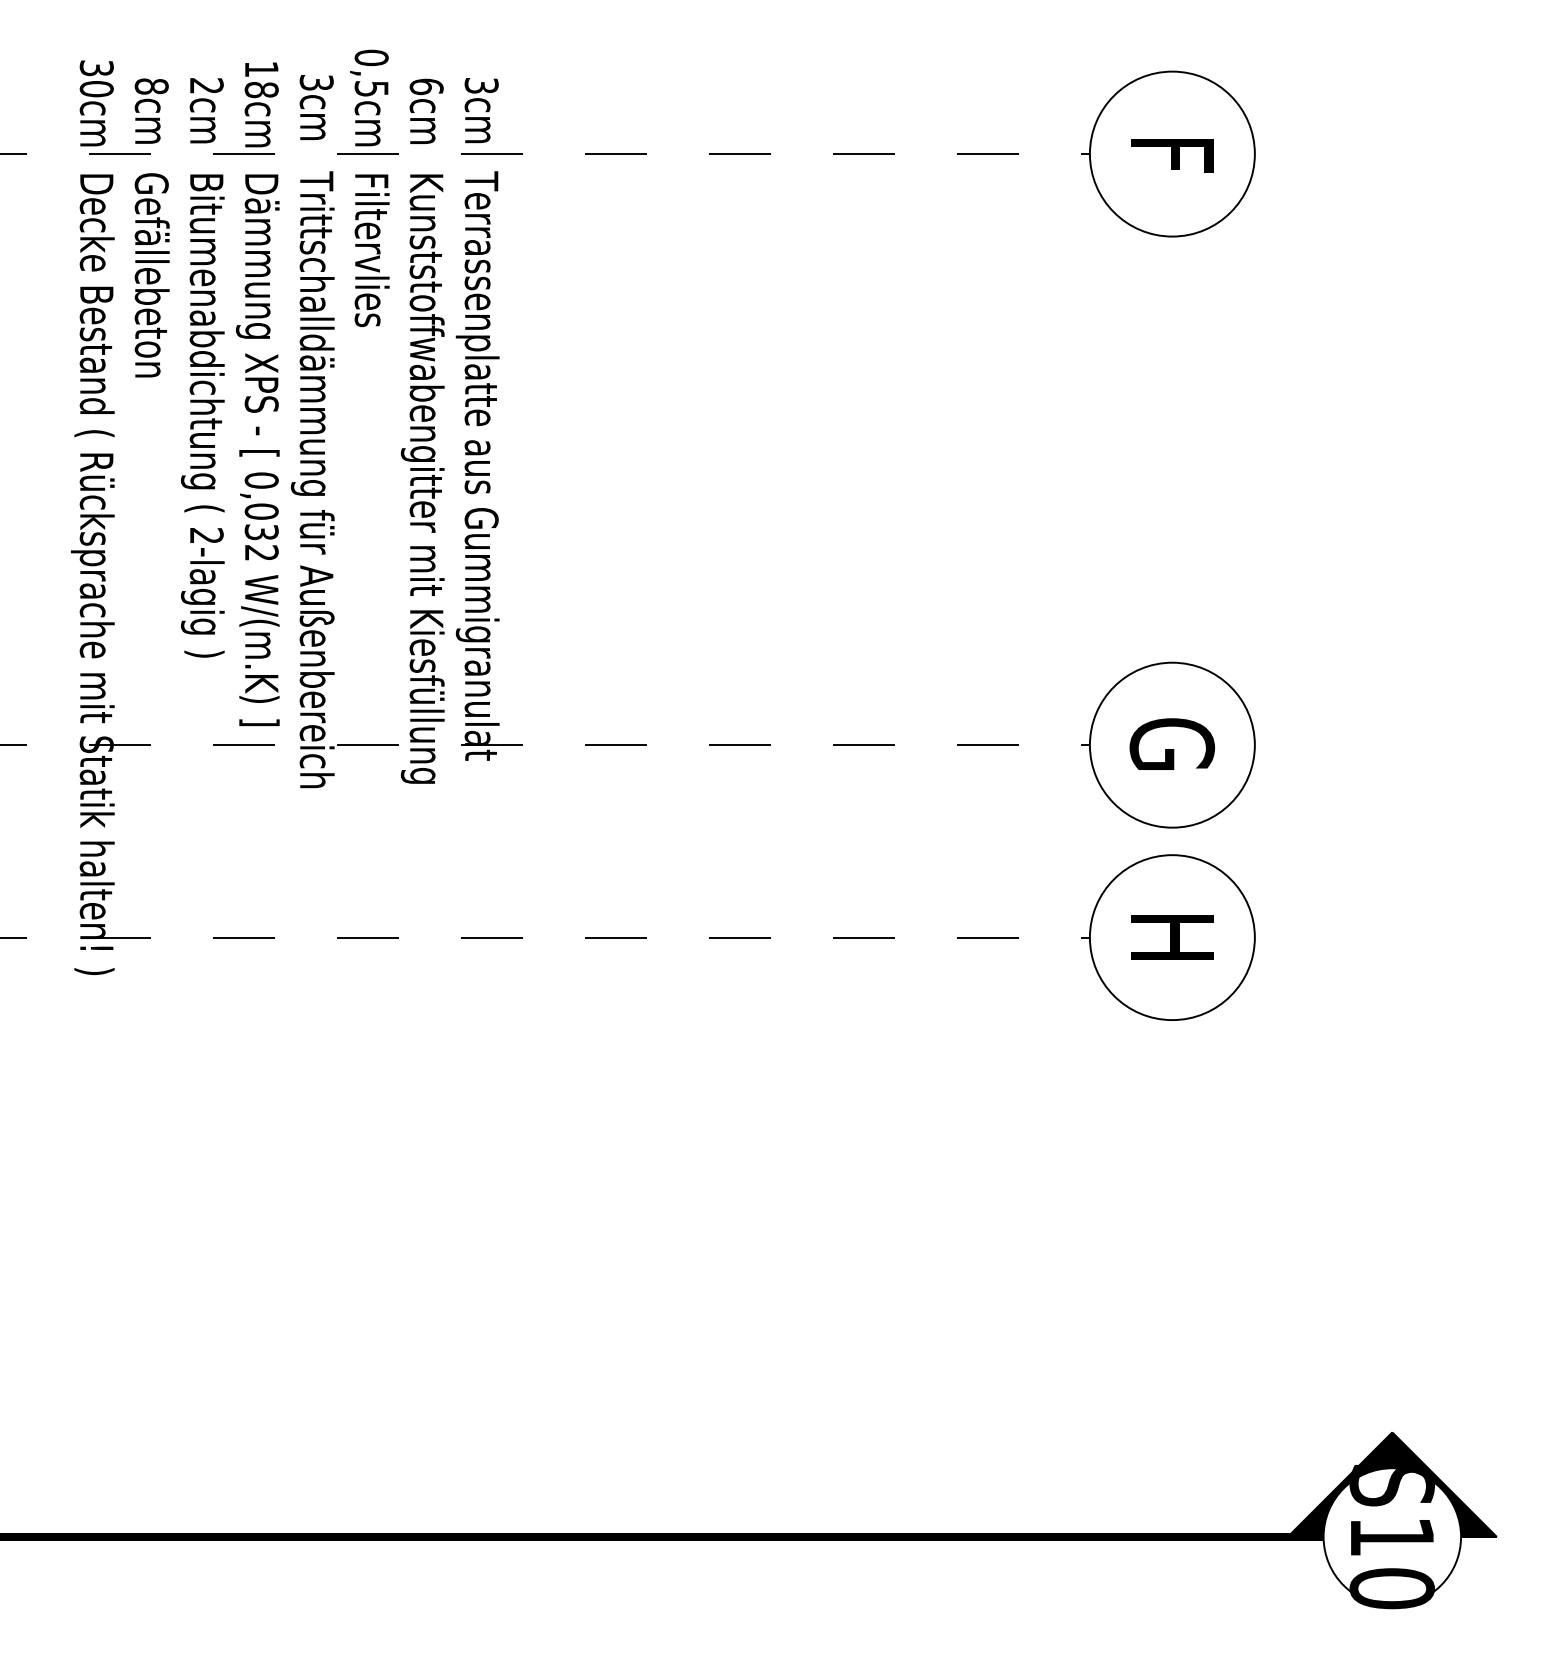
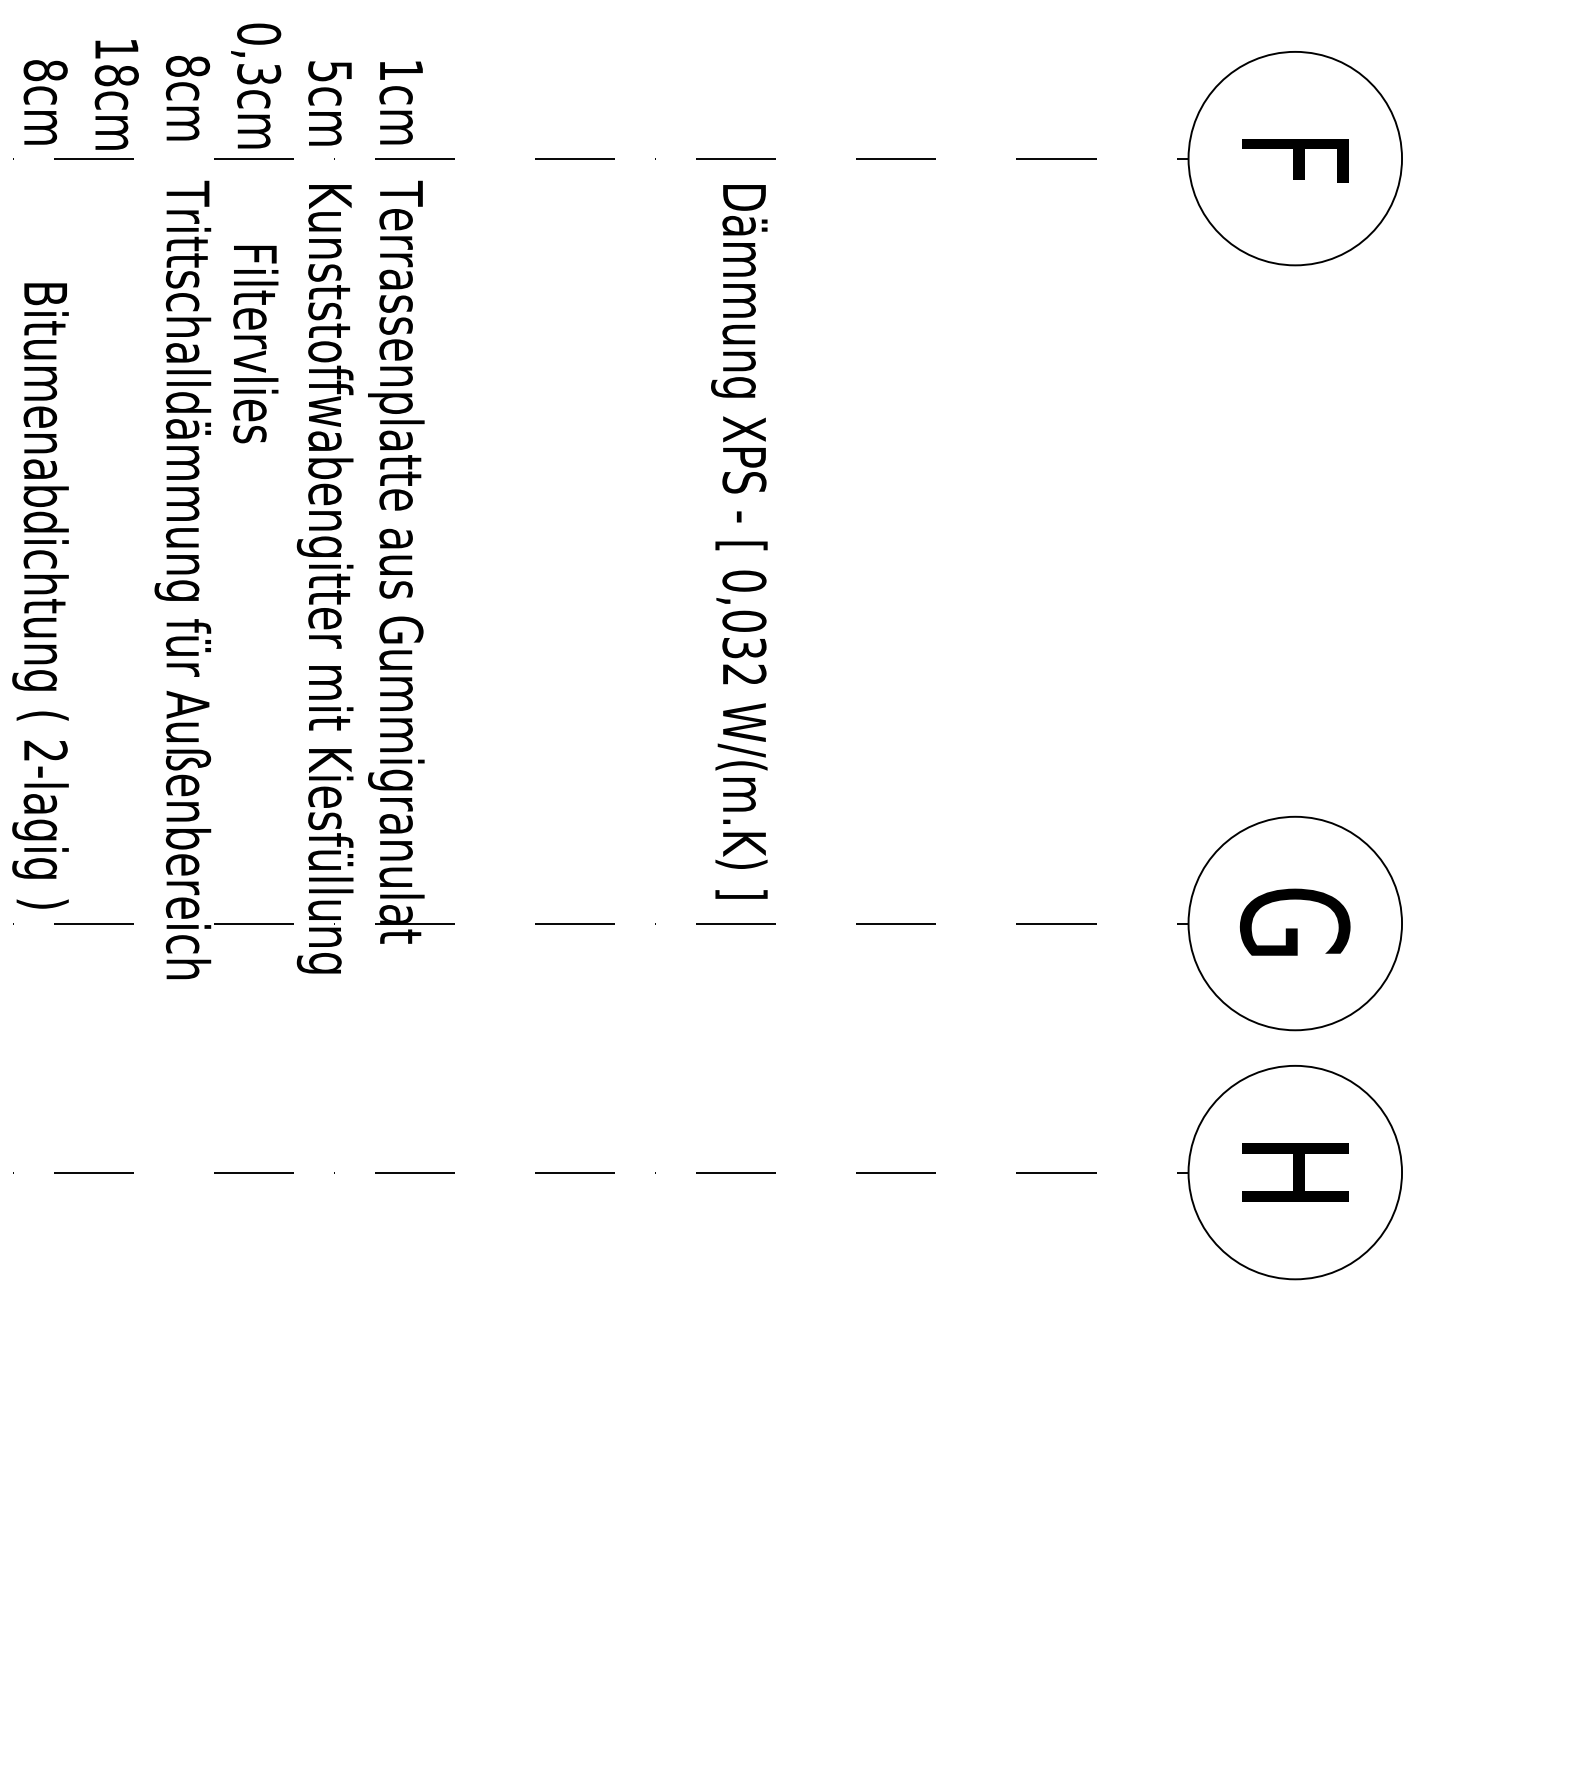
text: (316, 82) -> (187, 65), 3cm -> 8cm
text: (481, 85) -> (401, 69), 3cm -> 1cm
text: (206, 86) -> (45, 71), 2cm -> 8cm
text: (426, 86) -> (330, 71), 6cm -> 5cm
text: (371, 88) -> (258, 73), 0,5cm -> 0,3cm
text: (371, 250) -> (254, 344), moved
text: (202, 415) -> (40, 595), moved
text: (257, 449) -> (738, 540), moved

